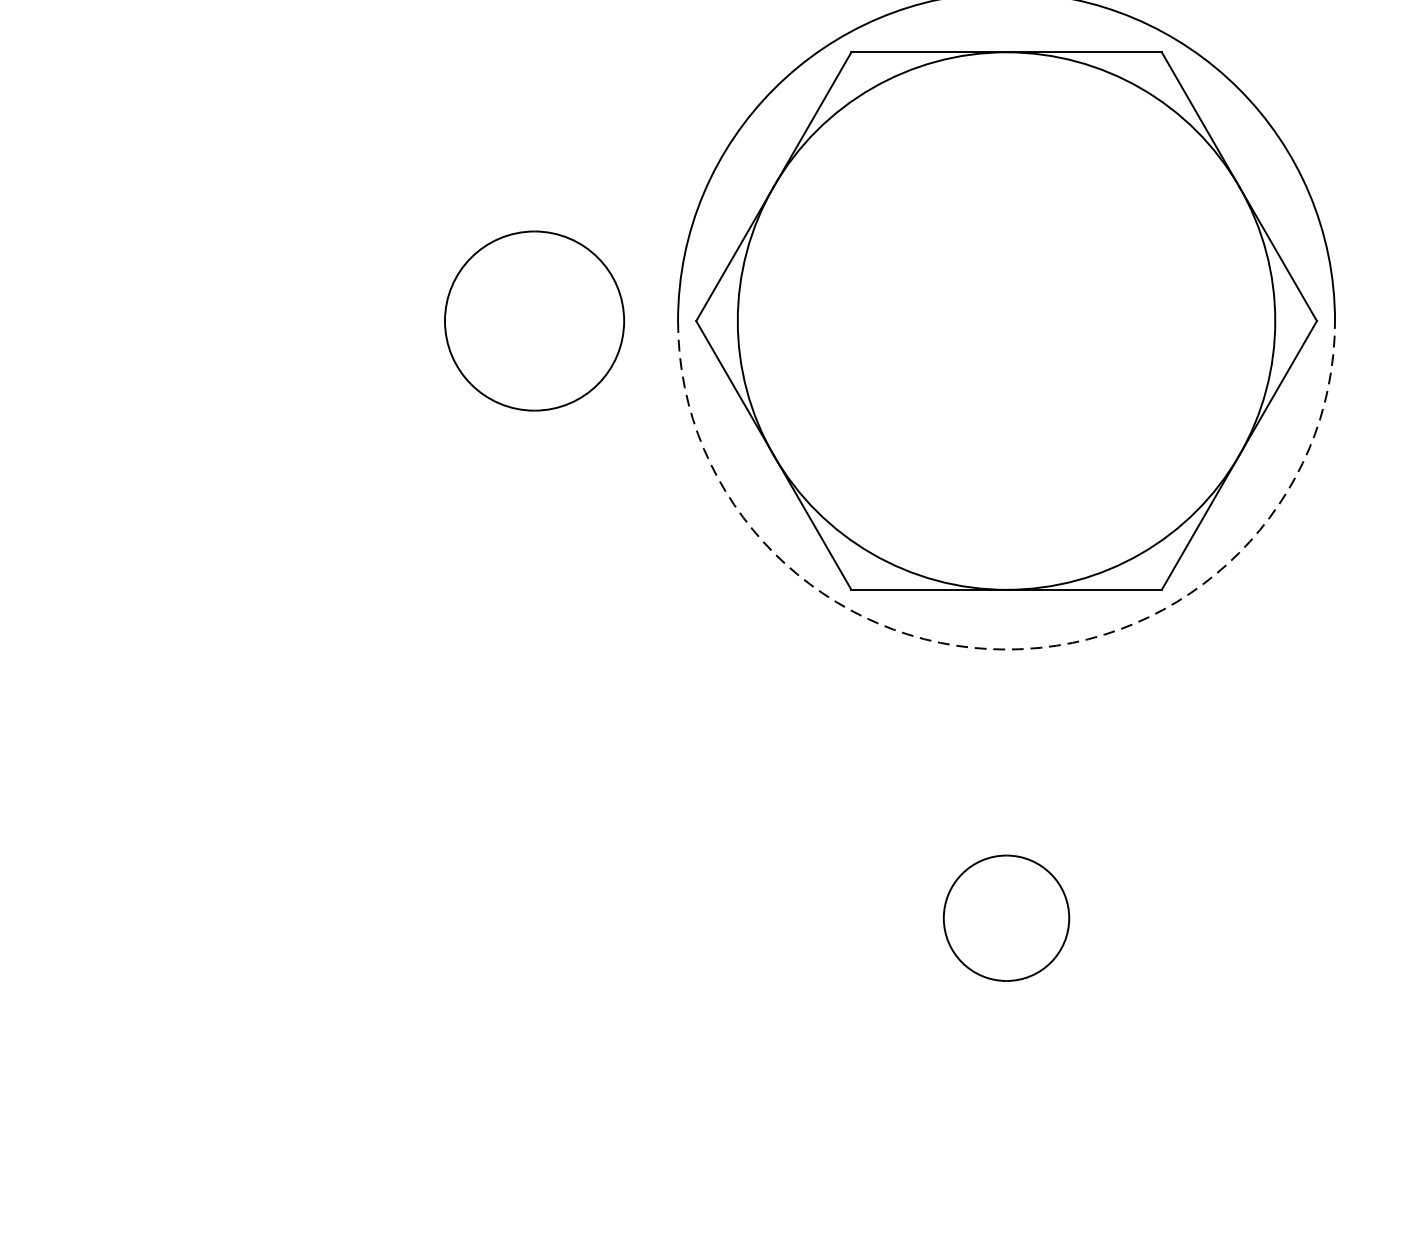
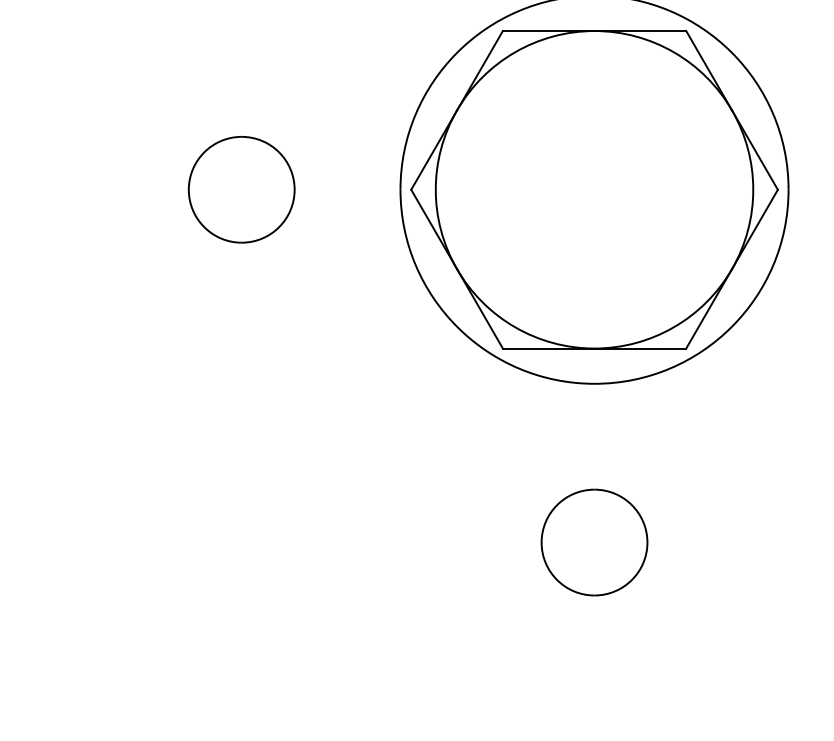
part: (534, 320) -> (241, 189), moved
arc: (1006, 649) -> (594, 383), dashed -> solid
part: (1006, 918) -> (594, 542), size x1.43

